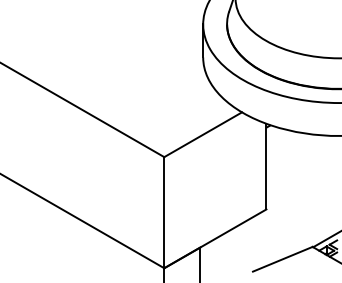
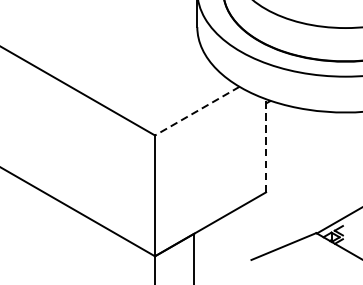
line: (203, 134) -> (197, 110), solid -> dashed
line: (266, 166) -> (266, 145), solid -> dashed

